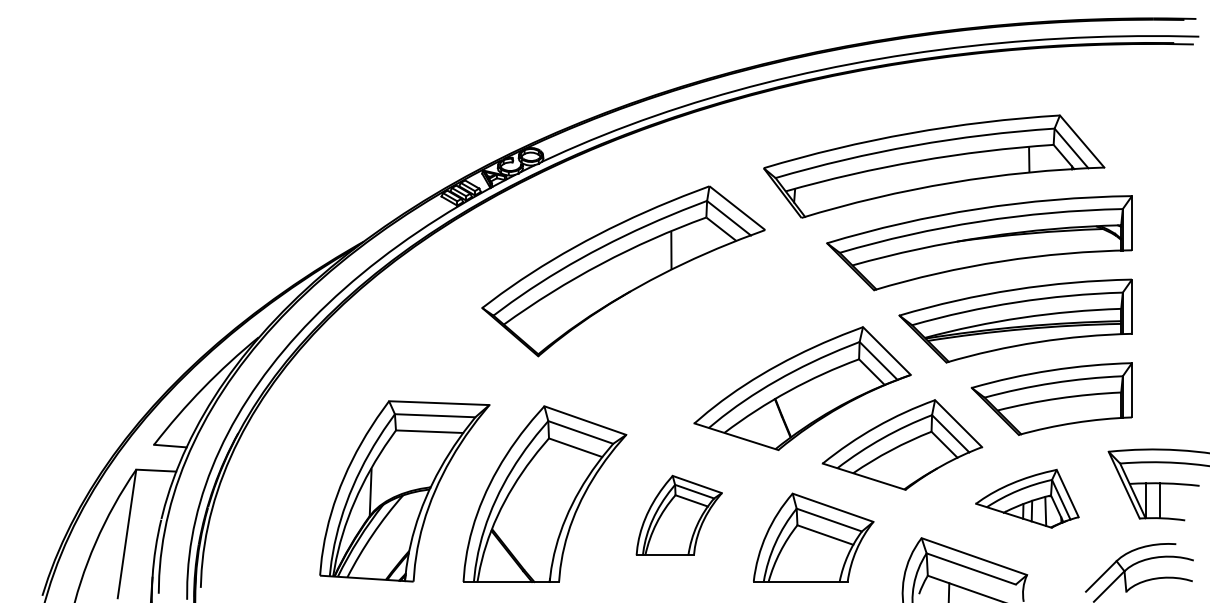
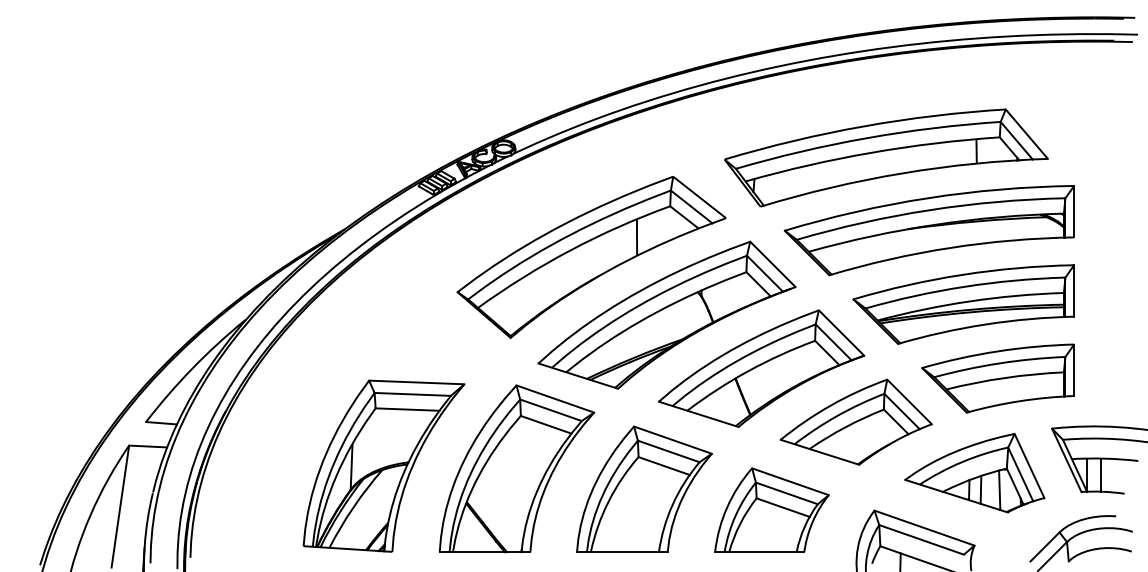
part: (702, 331) -> (666, 314), added
part: (1027, 499) -> (974, 473), size x1.43
part: (679, 514) -> (644, 488), size x1.67

